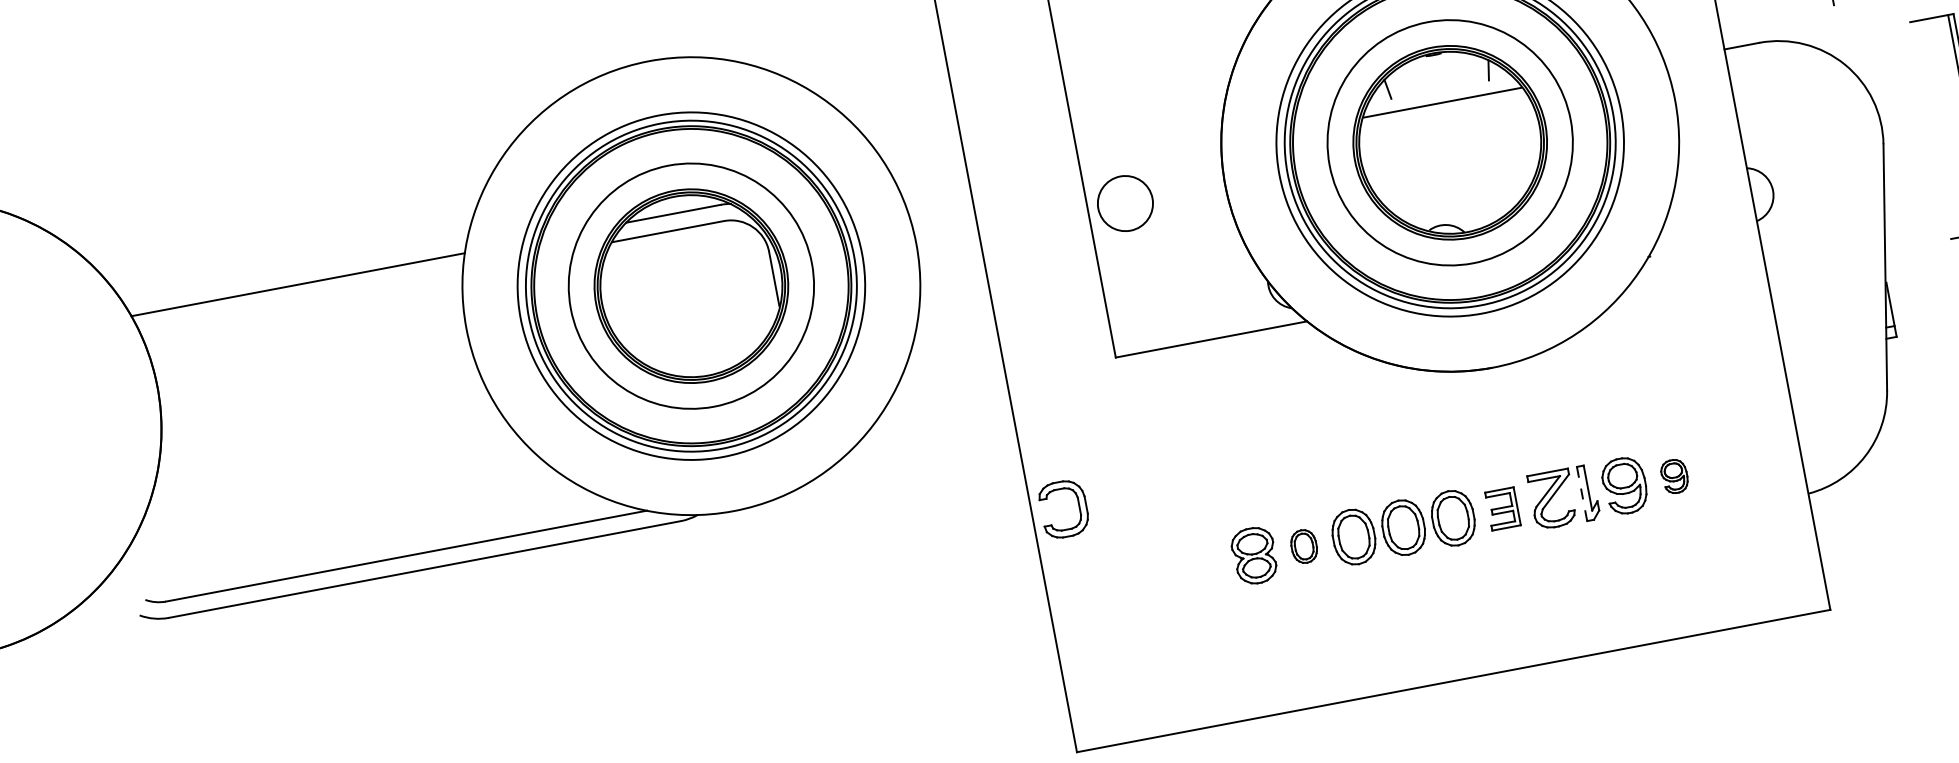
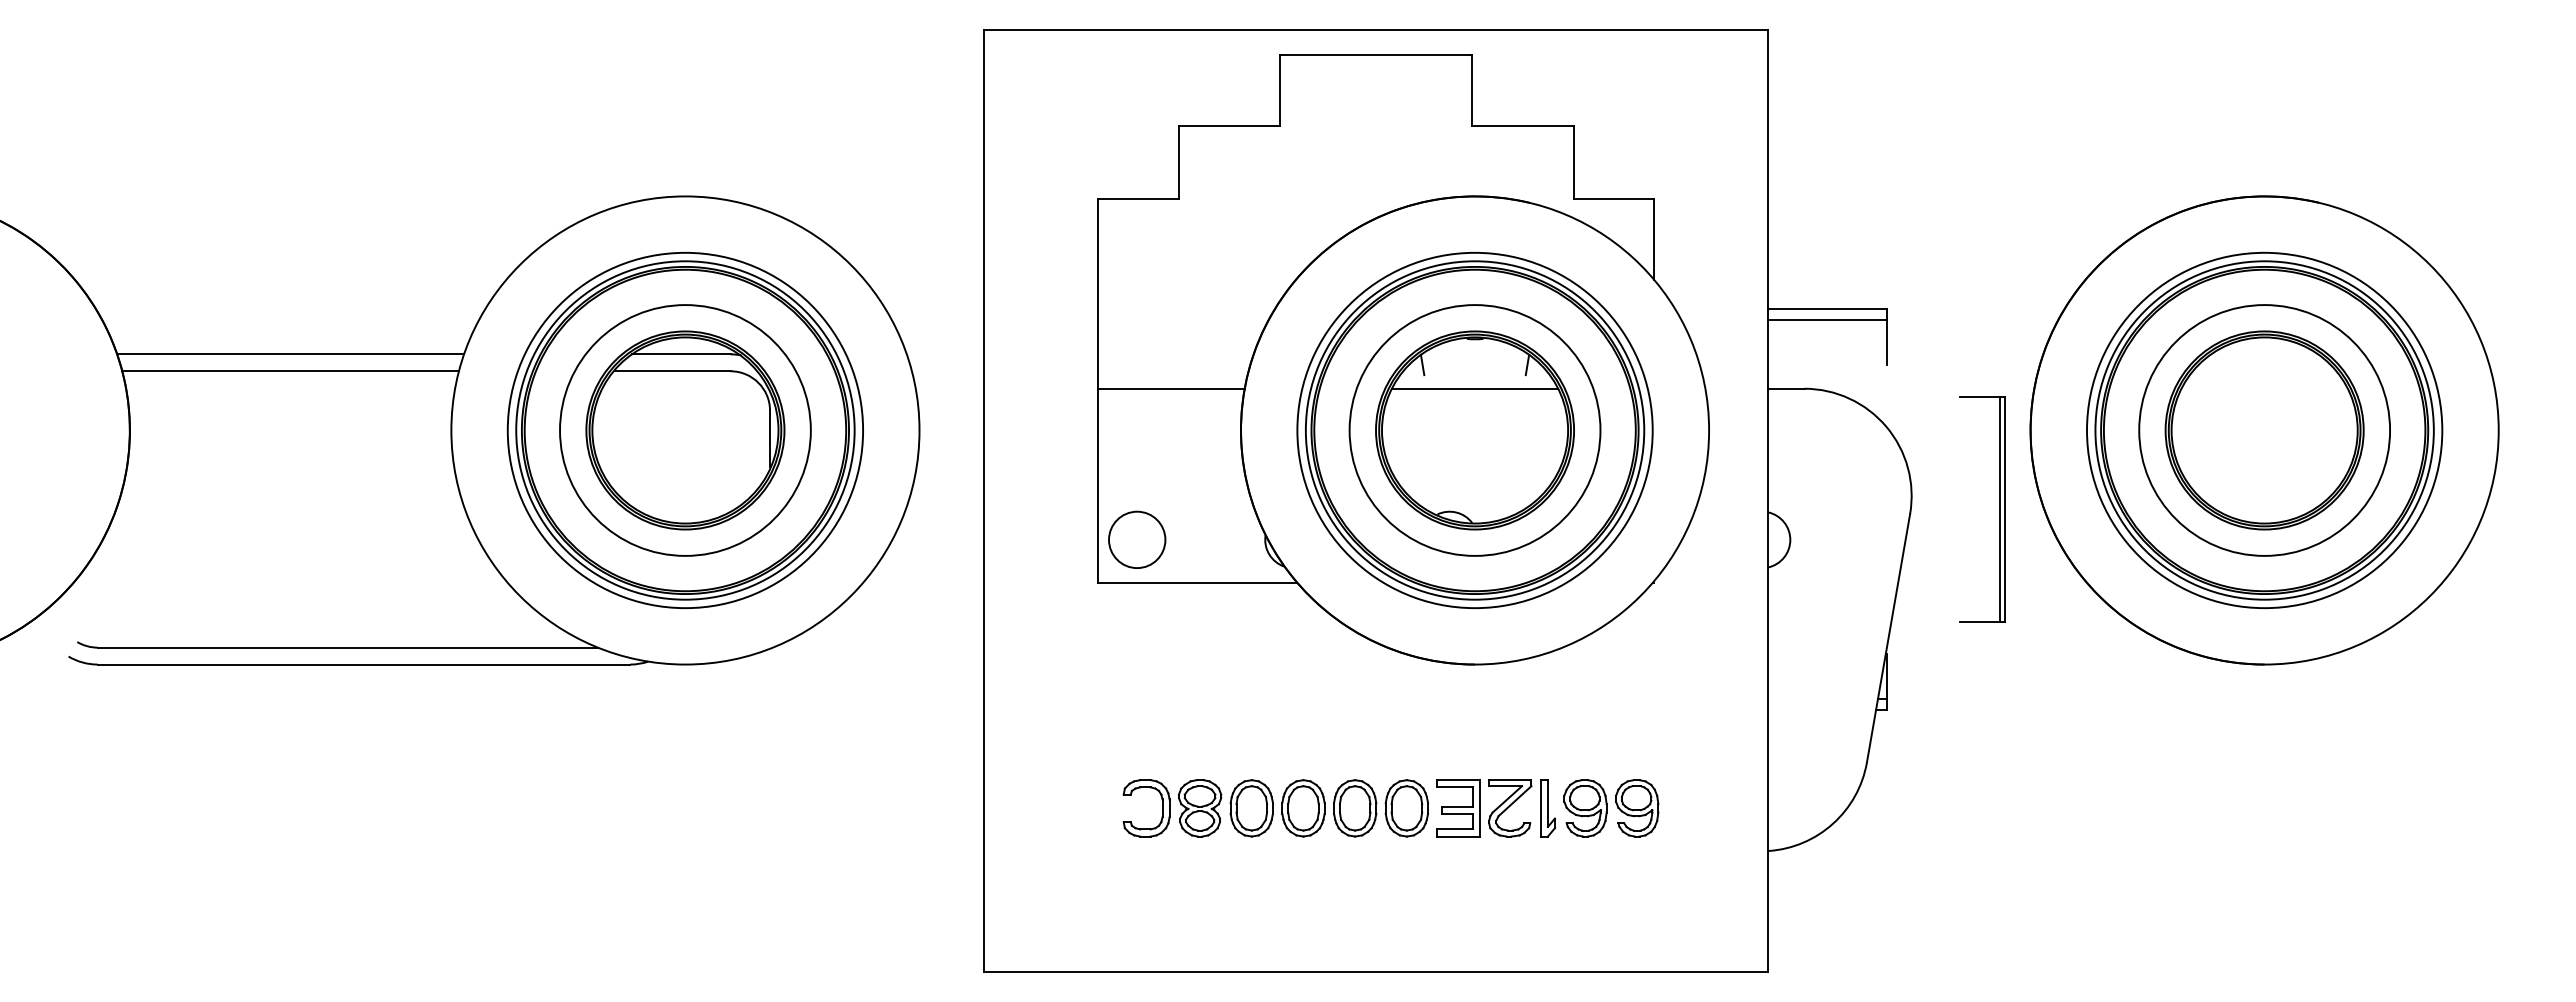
line: (1150, 157) -> (1171, 388), added
circle: (1125, 203) -> (1137, 539), moved
line: (301, 301) -> (290, 371), added
part: (1674, 476) -> (1637, 808), size x1.67
line: (1581, 493) -> (1540, 807), dashed -> solid
part: (1079, 506) -> (1162, 808), moved
part: (1502, 509) -> (1458, 808), size x1.43
part: (1304, 546) -> (1251, 808), size x1.67

